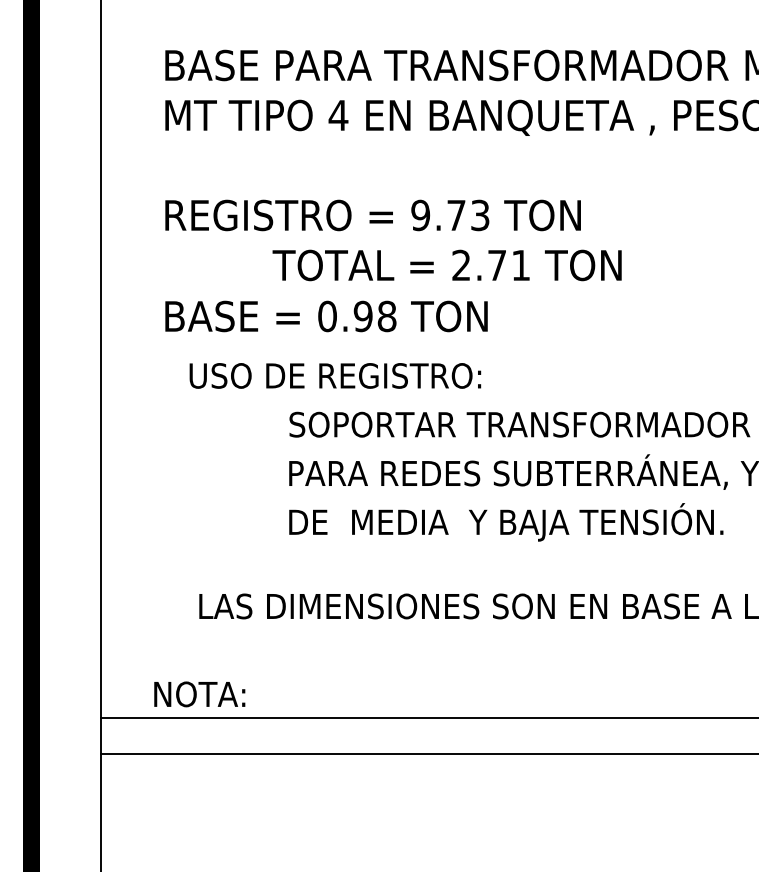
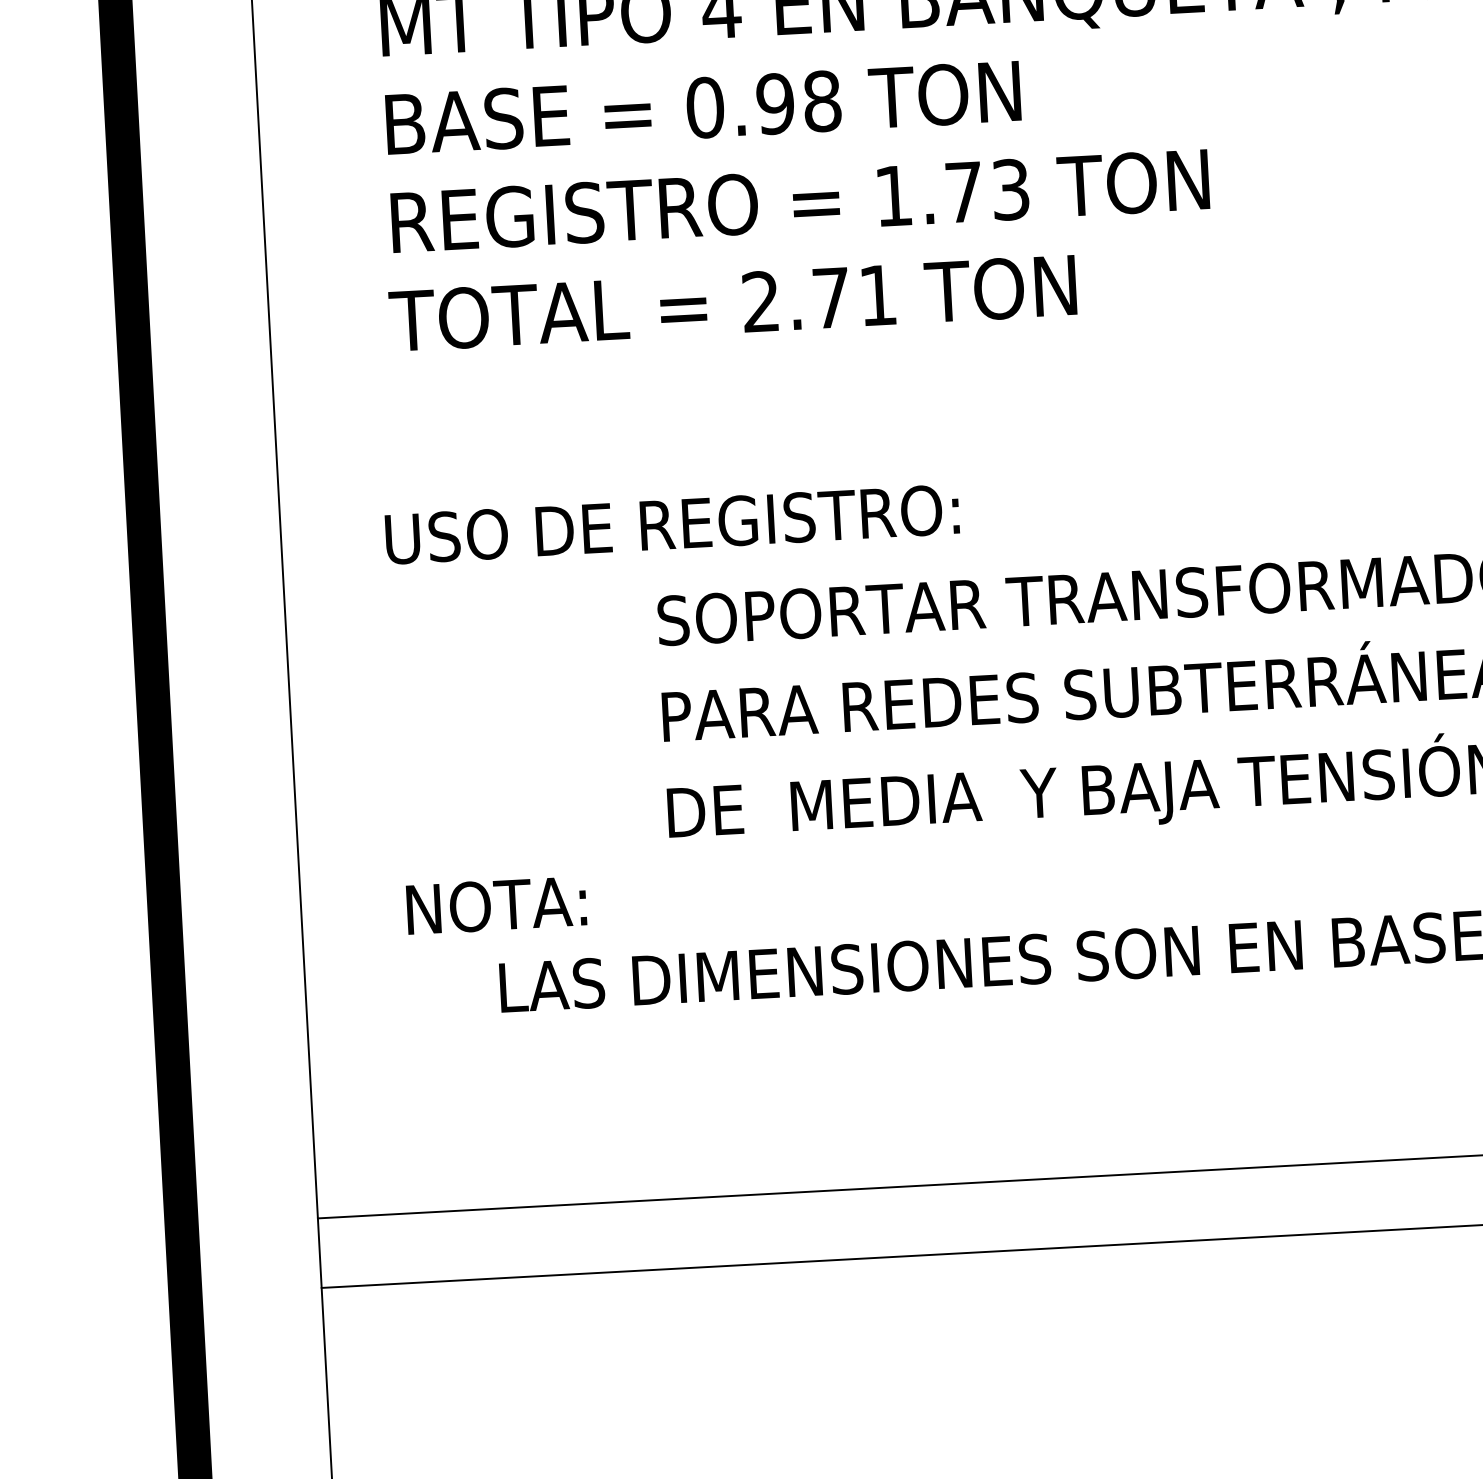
text: (420, 215) -> (893, 196), 9.73 -> 1.73
text: (446, 265) -> (731, 303), moved
text: (326, 316) -> (703, 107), moved
text: (335, 375) -> (672, 523), moved
text: (199, 694) -> (496, 905), moved

